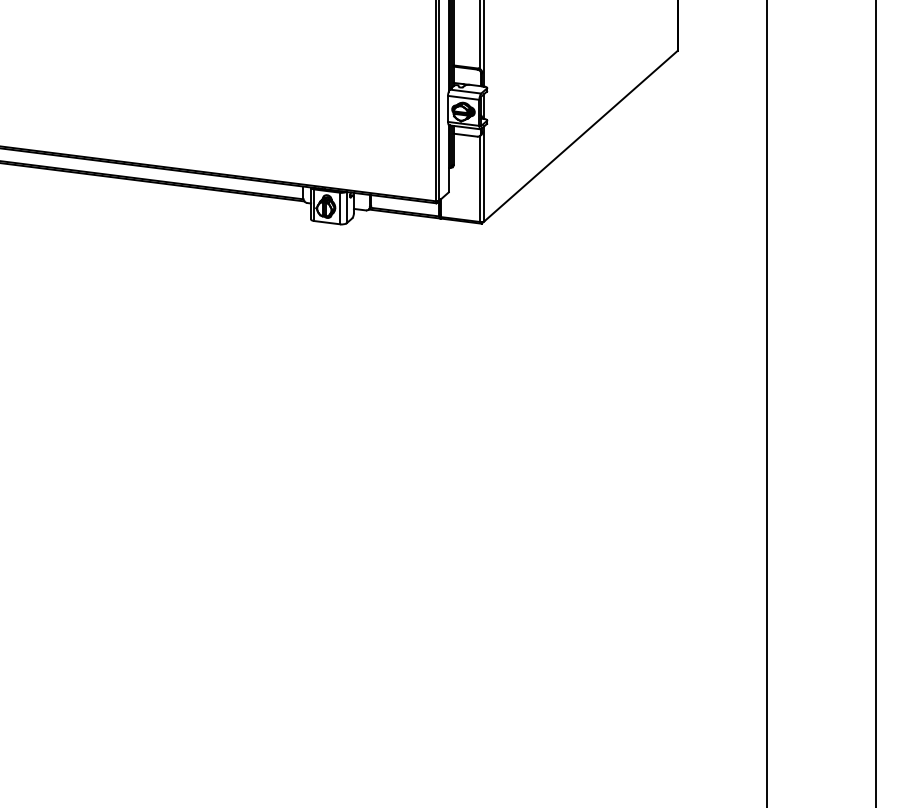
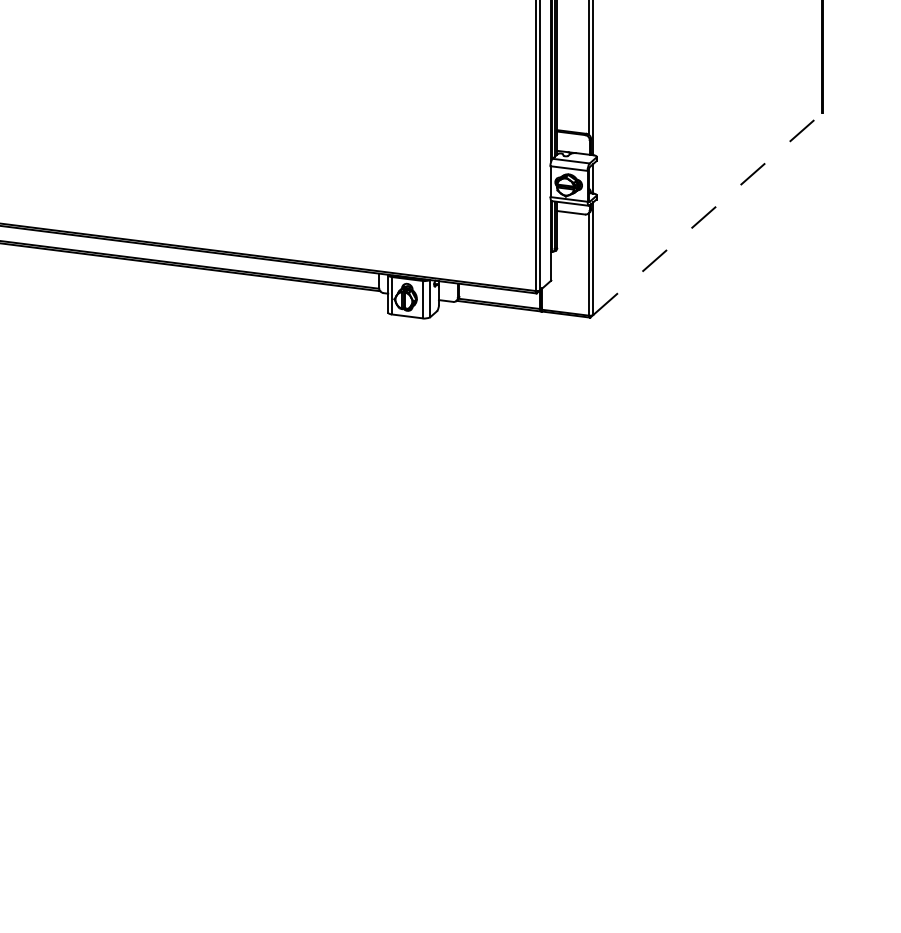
line: (580, 136) -> (707, 214), solid -> dashed

